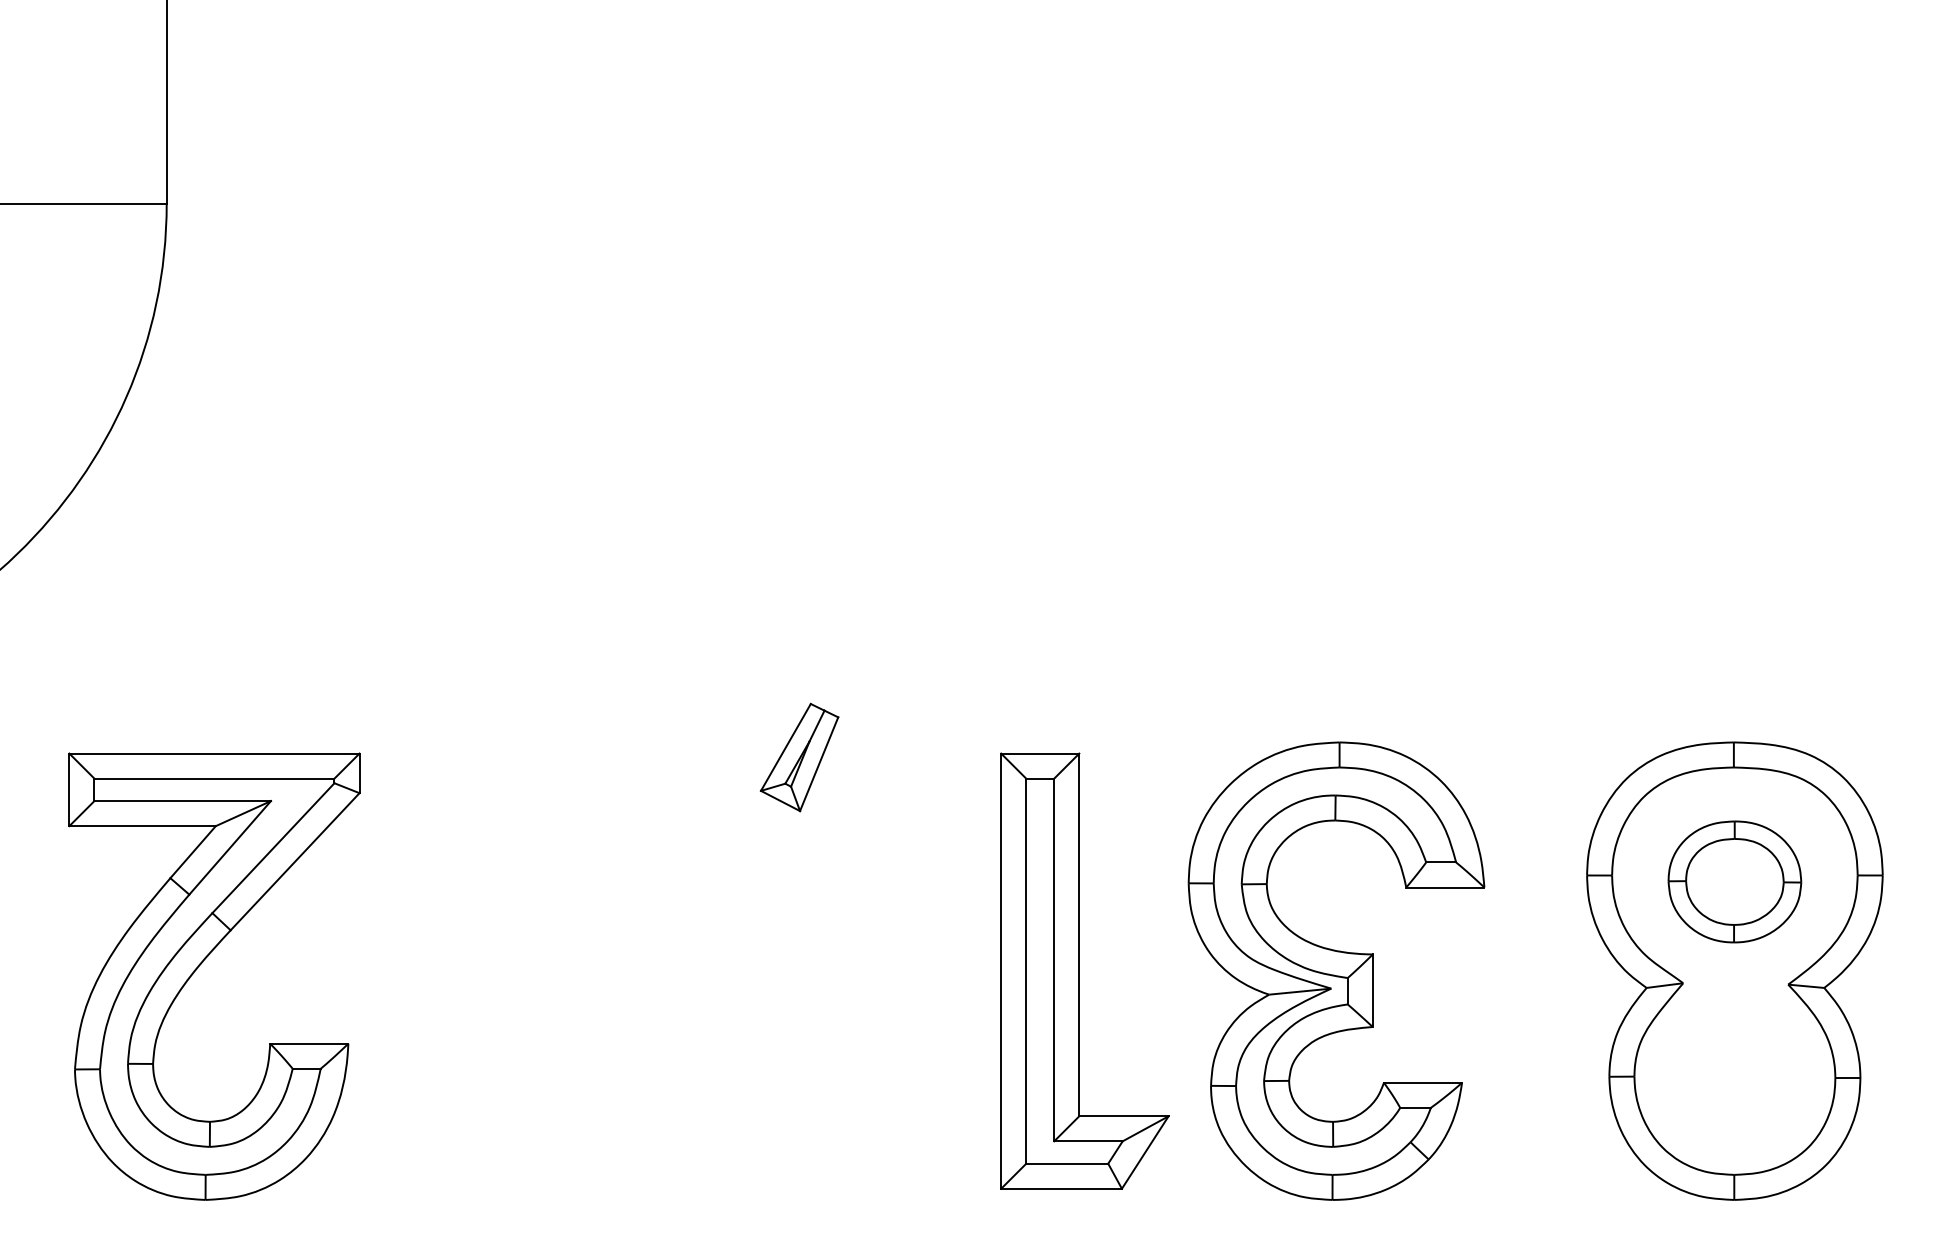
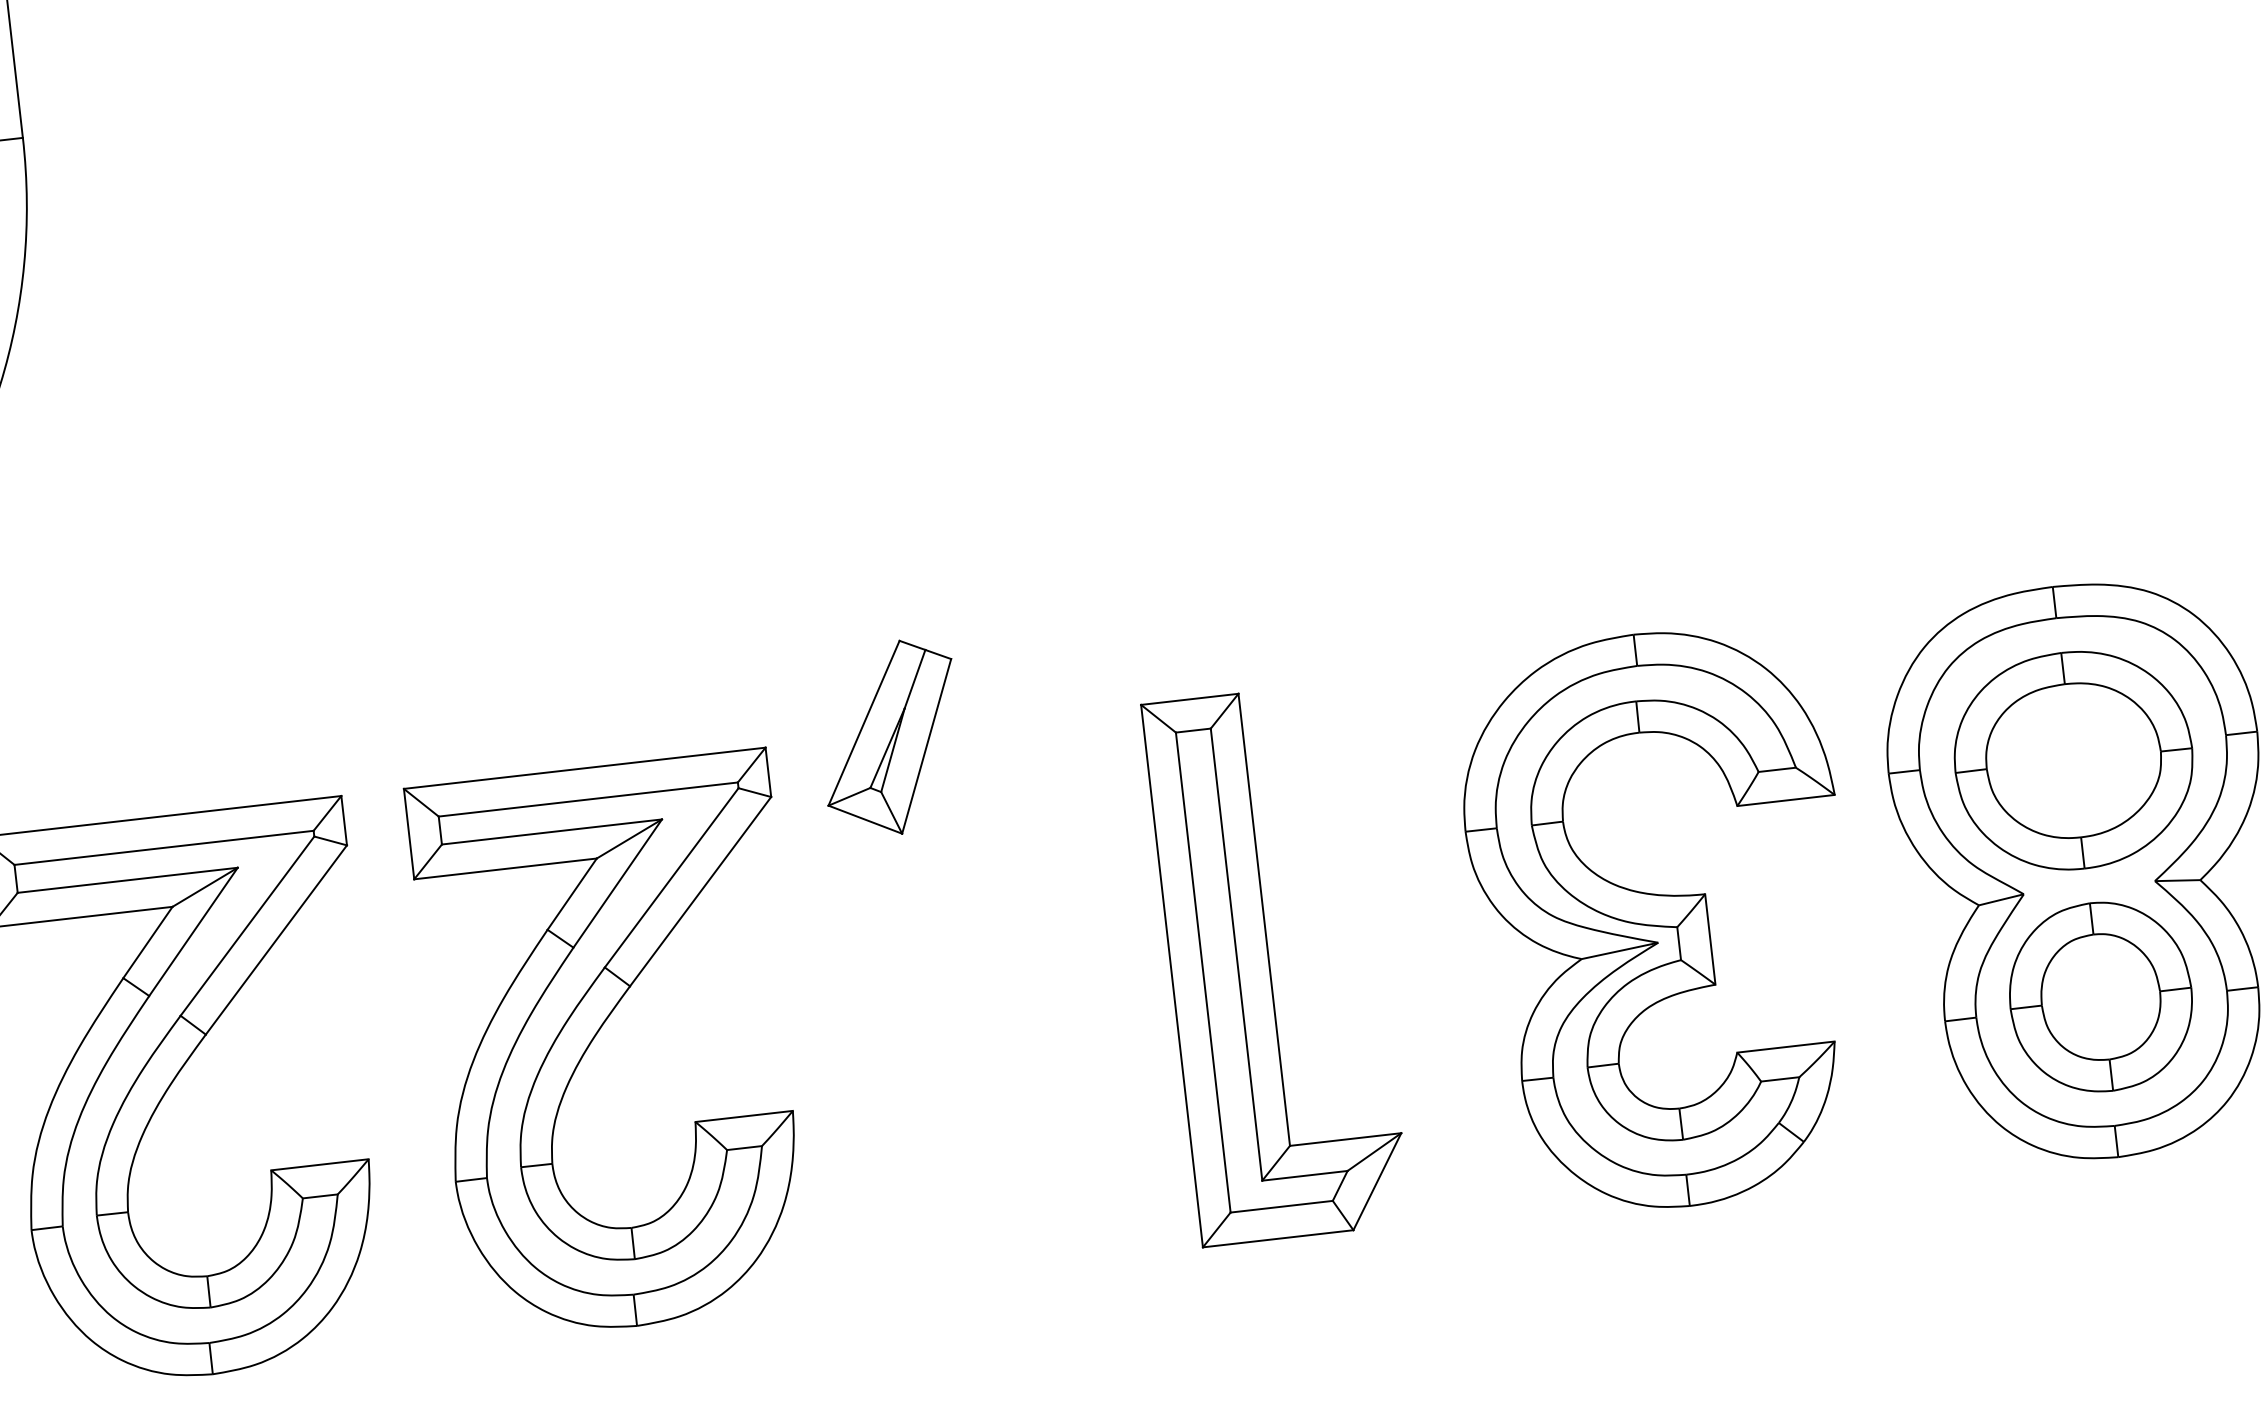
part: (799, 757) -> (890, 738), size x1.43
part: (1734, 881) -> (2073, 760), size x1.43
part: (540, 966) -> (597, 1035), added
part: (1336, 970) -> (1662, 919), moved
part: (1734, 1071) -> (2100, 997), added

